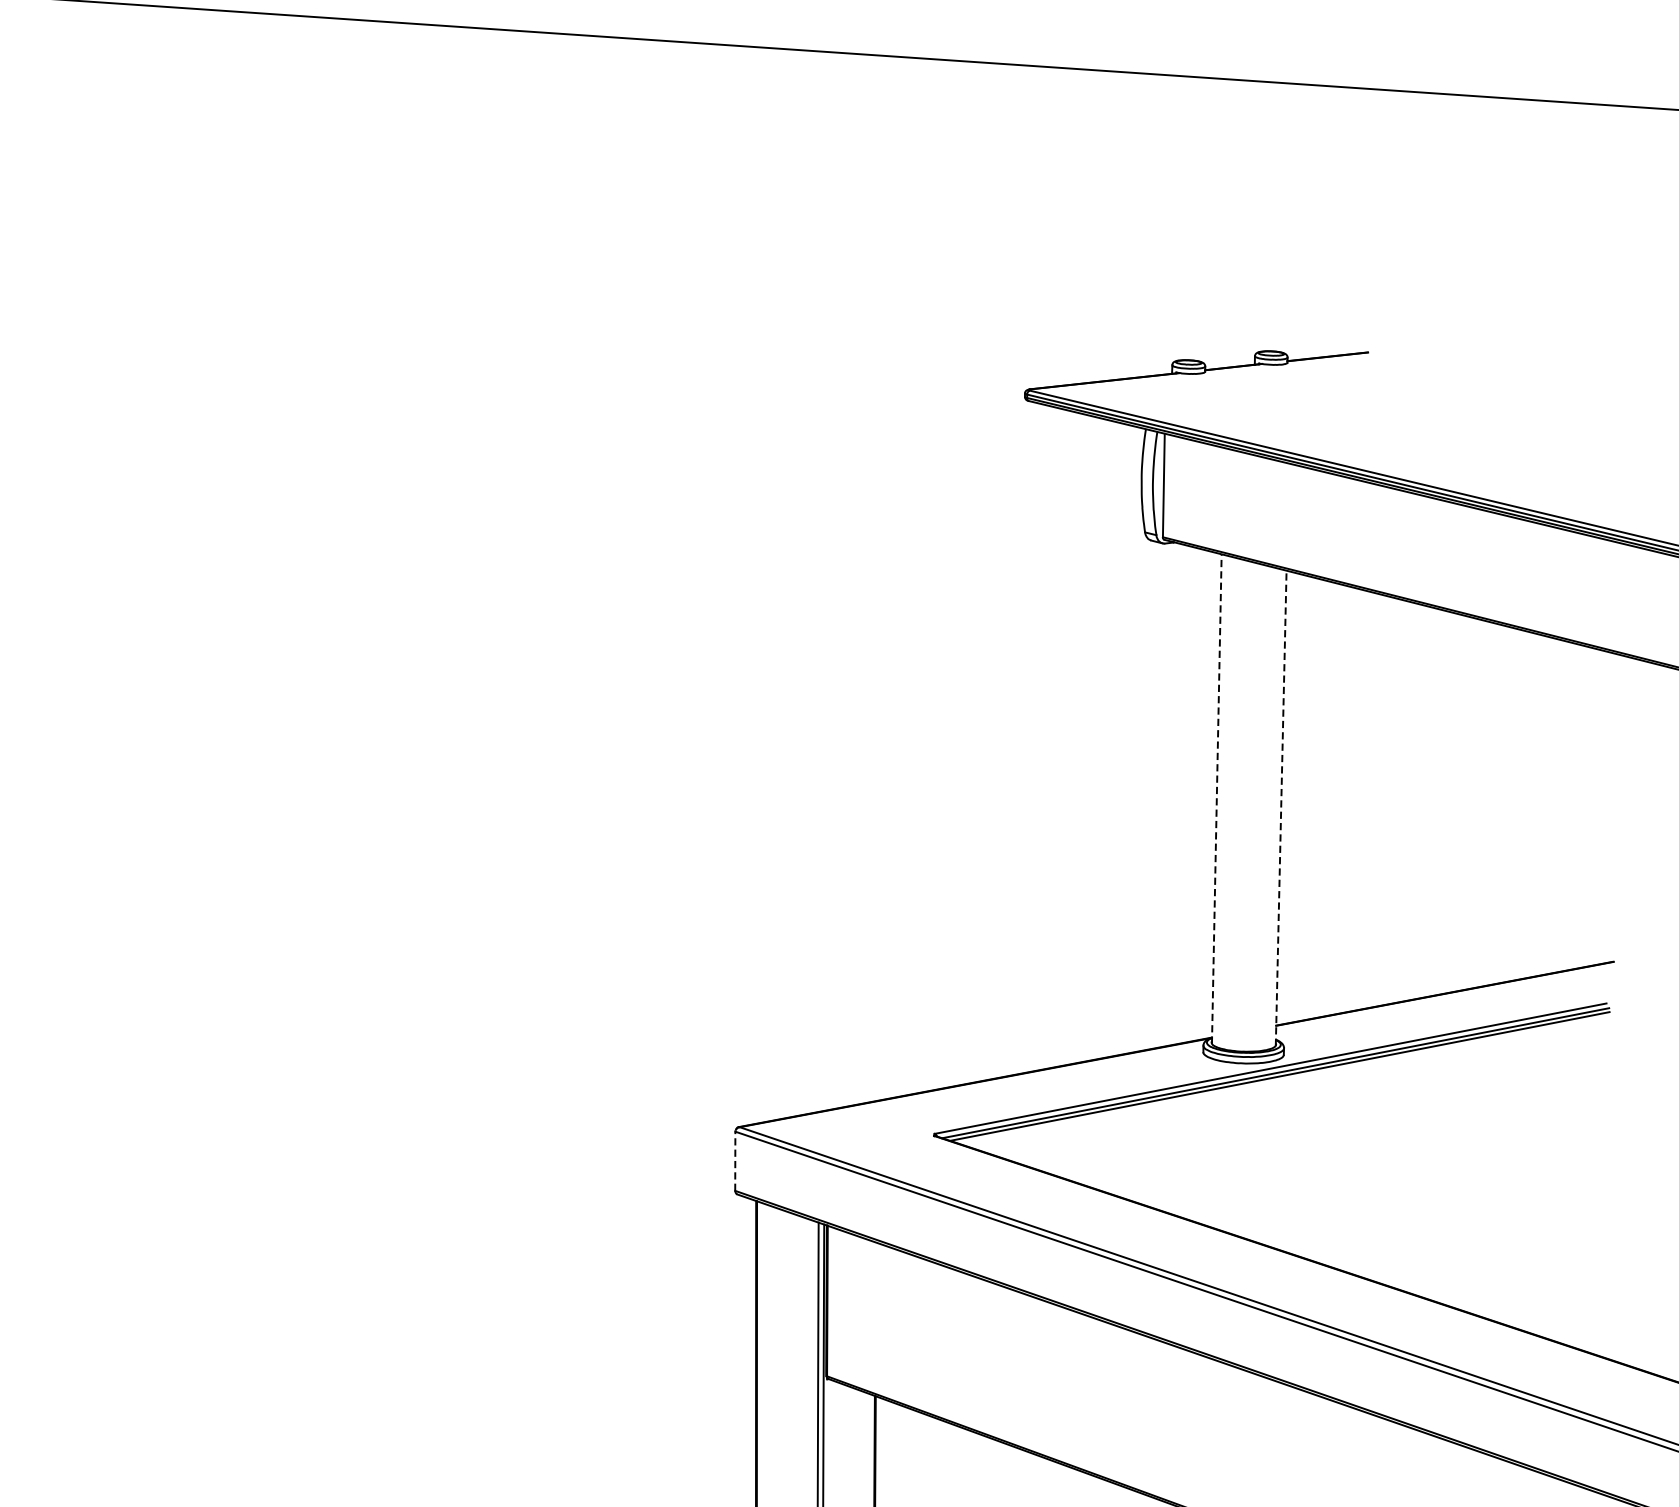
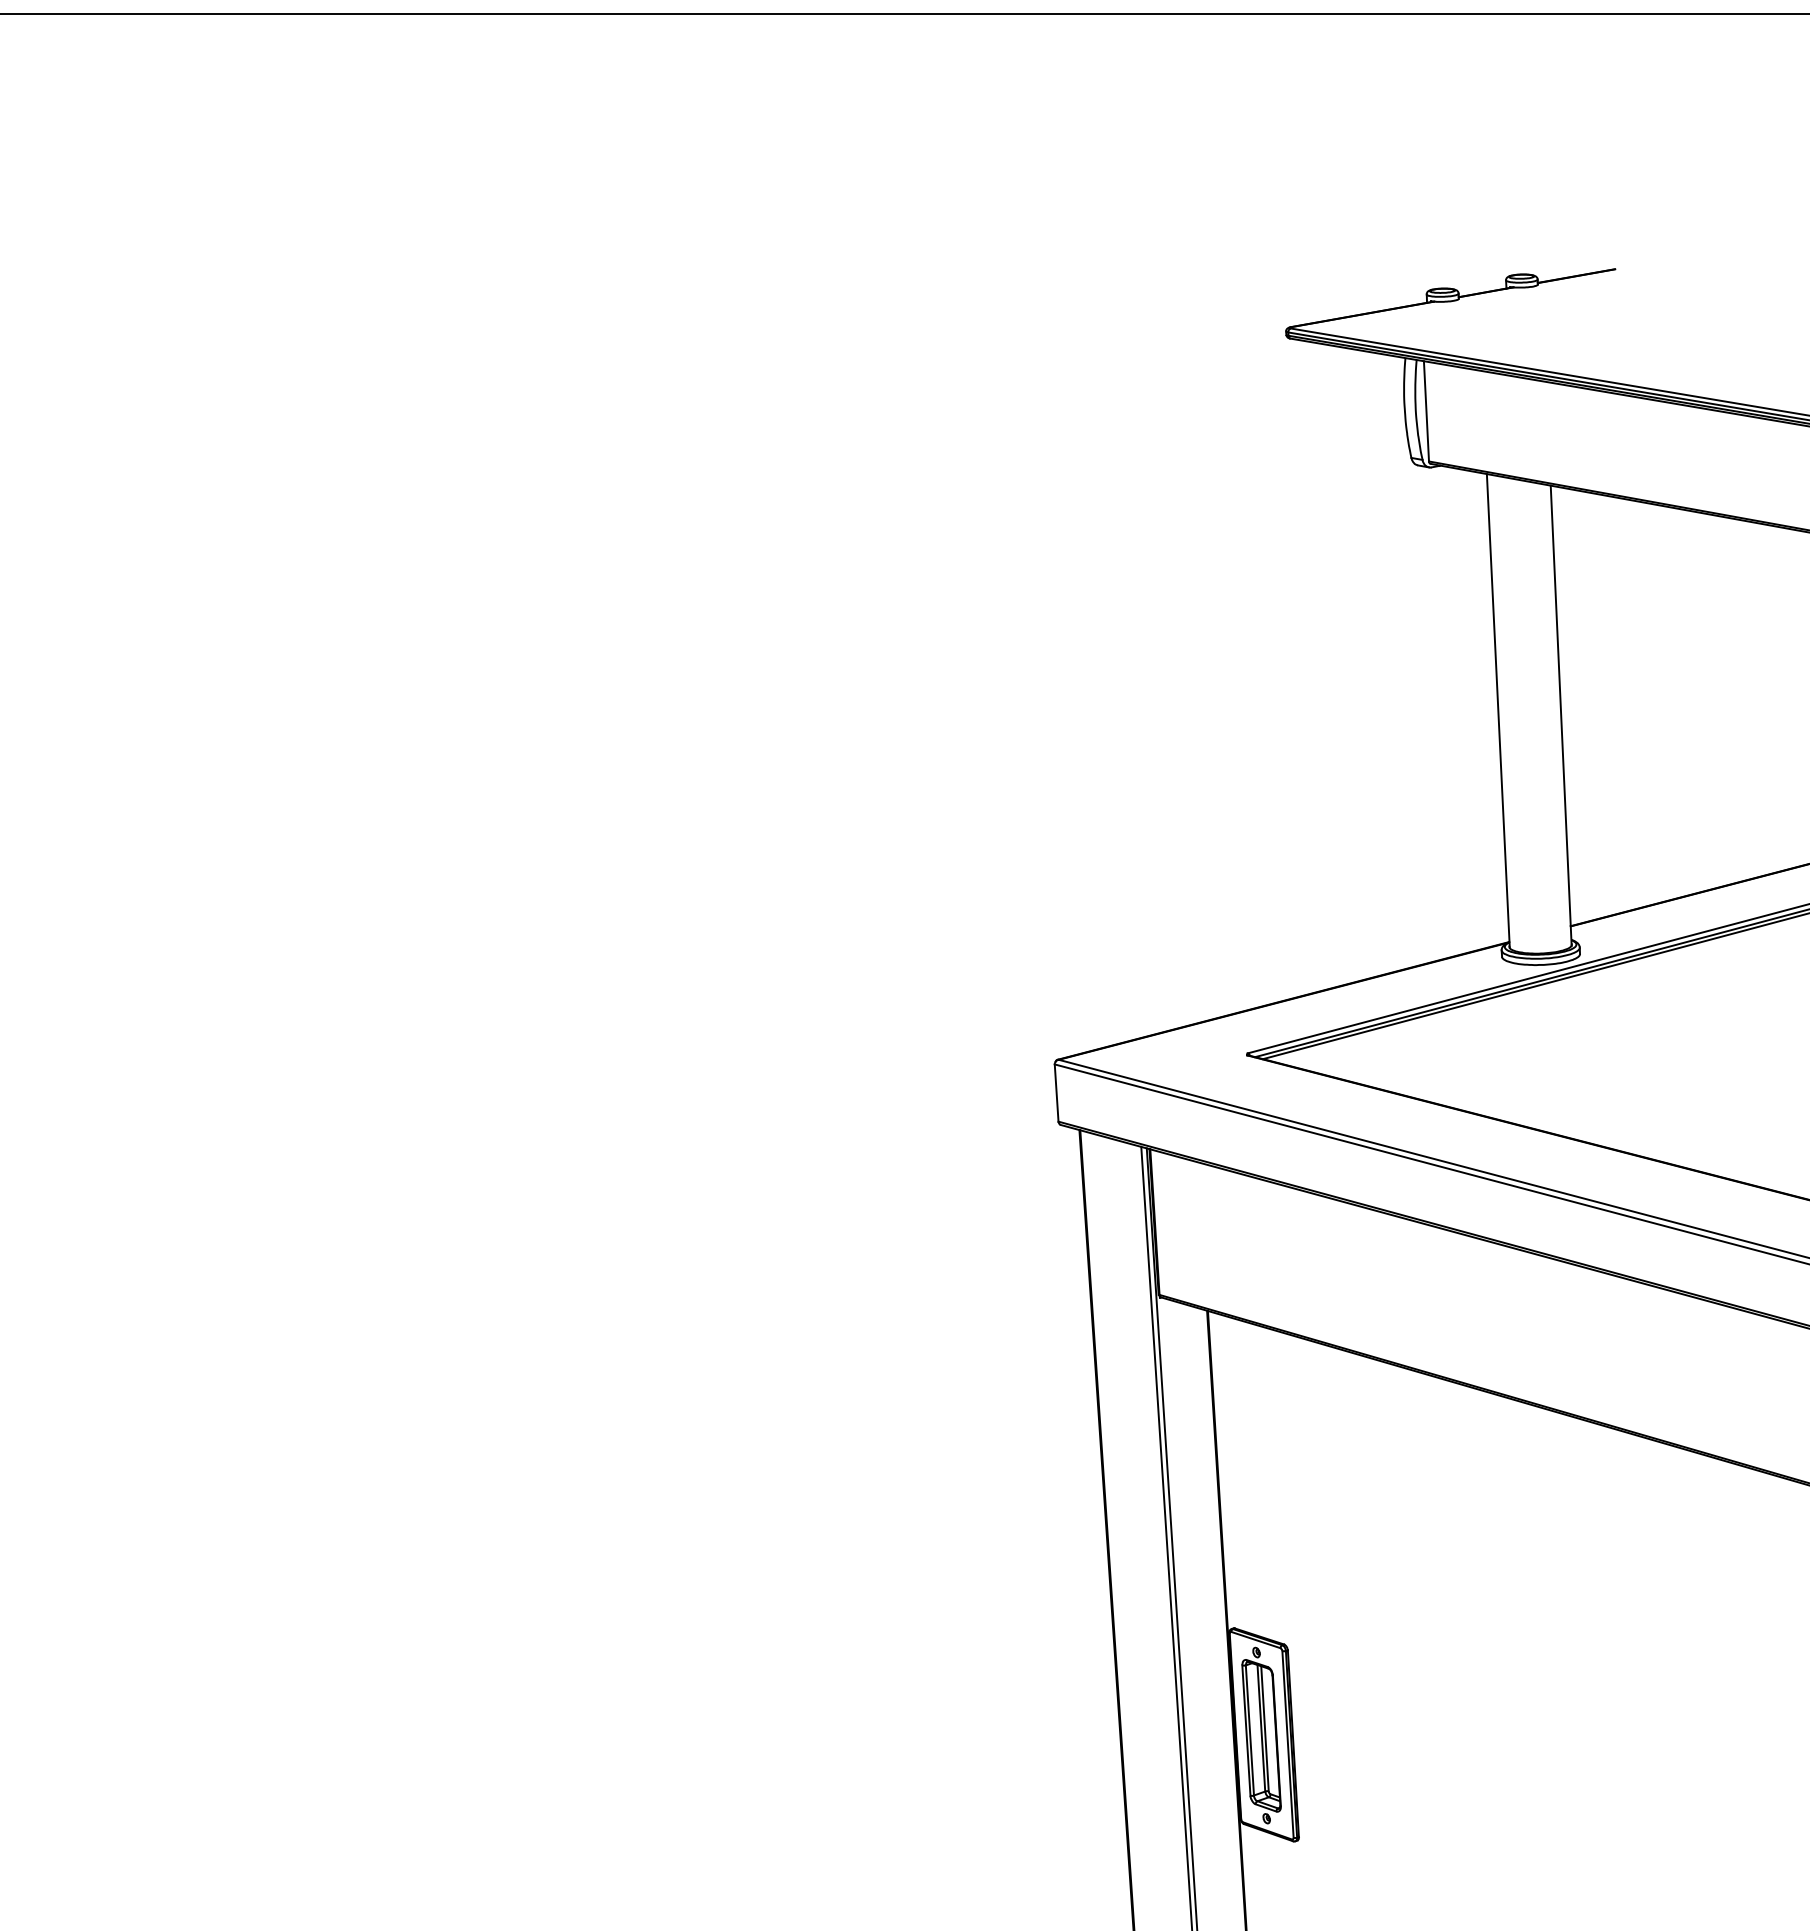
line: (1217, 798) -> (1498, 710), dashed -> solid
line: (1281, 808) -> (1561, 715), dashed -> solid
line: (735, 1161) -> (1056, 1093), dashed -> solid

